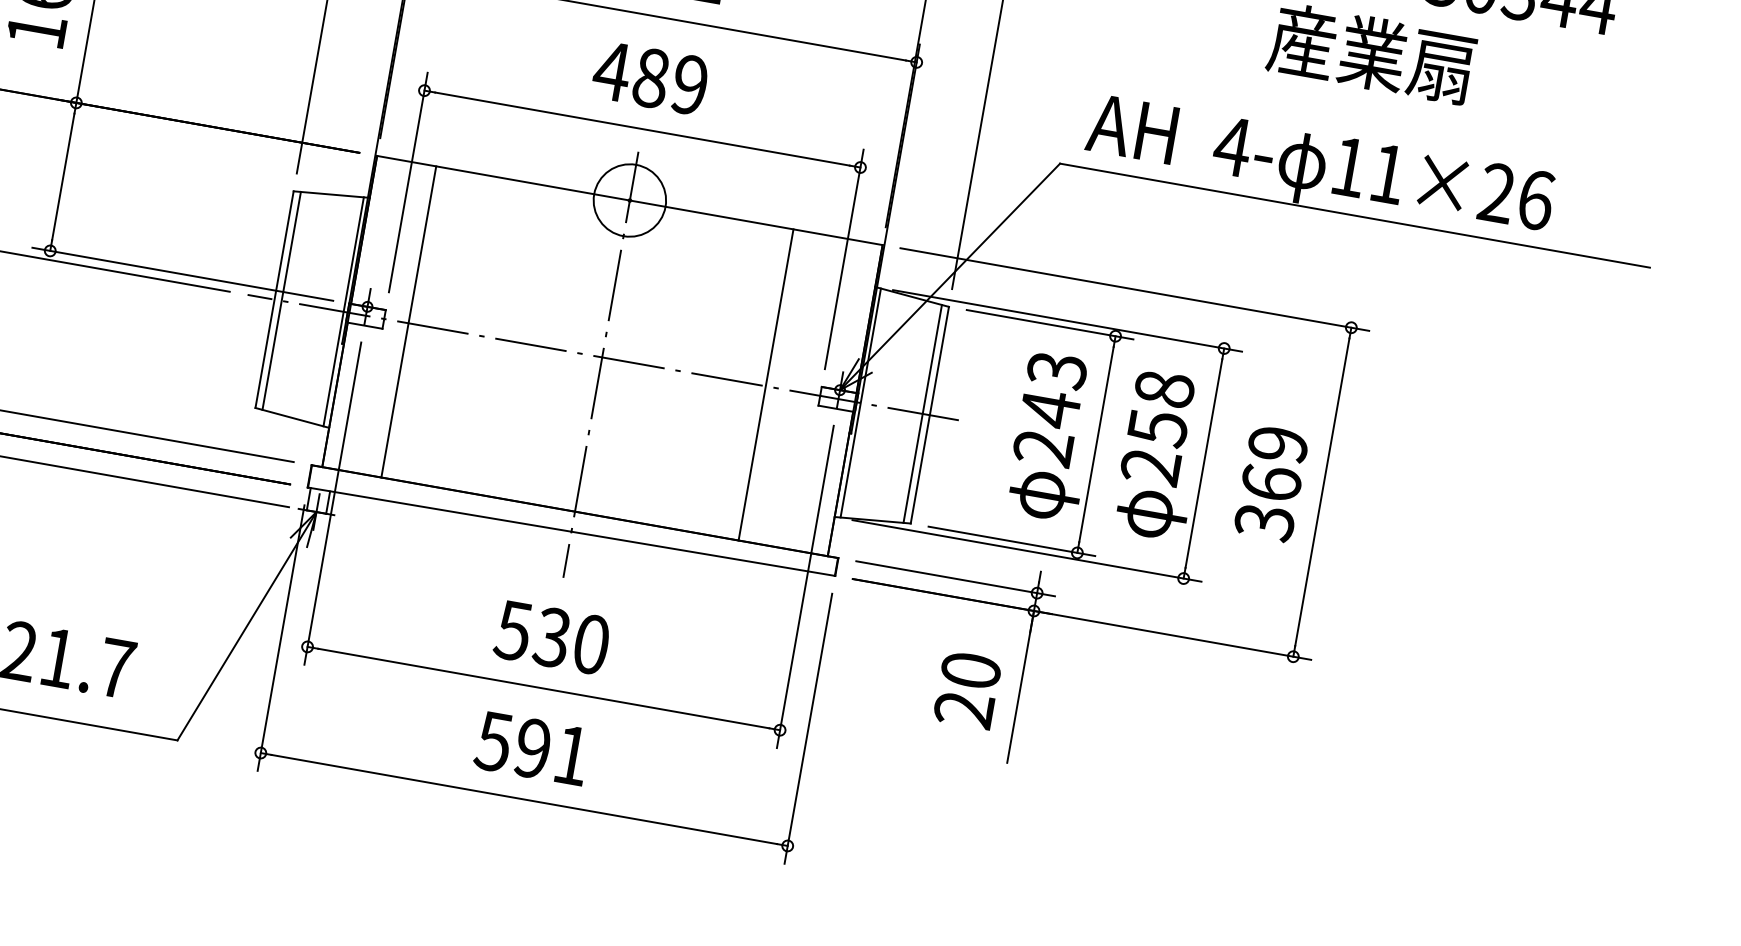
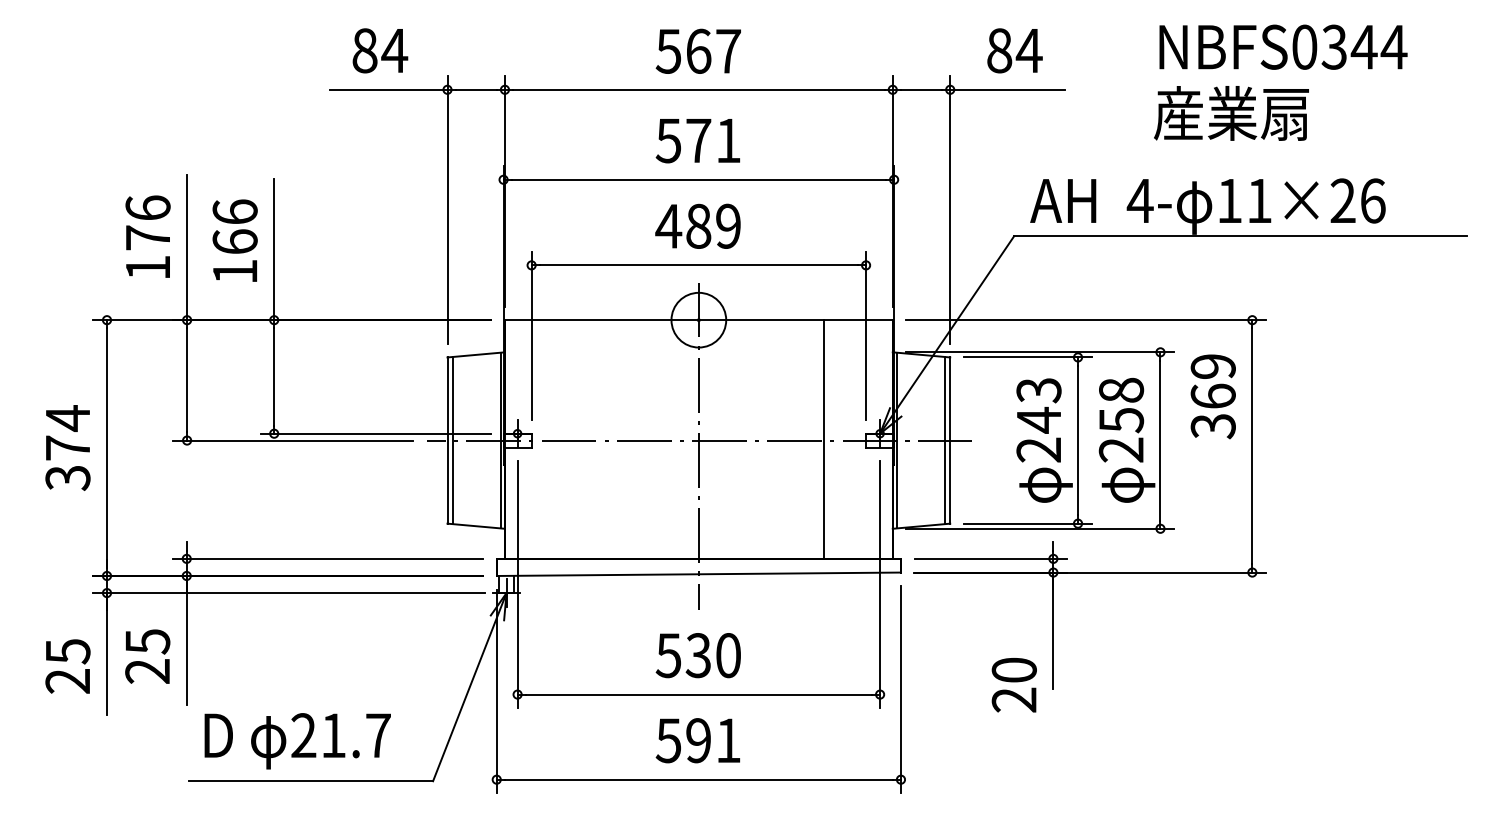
line: (409, 321) -> (550, 439), removed
text: (1270, 483) -> (1212, 396), moved
text: (966, 690) -> (1013, 685), moved

